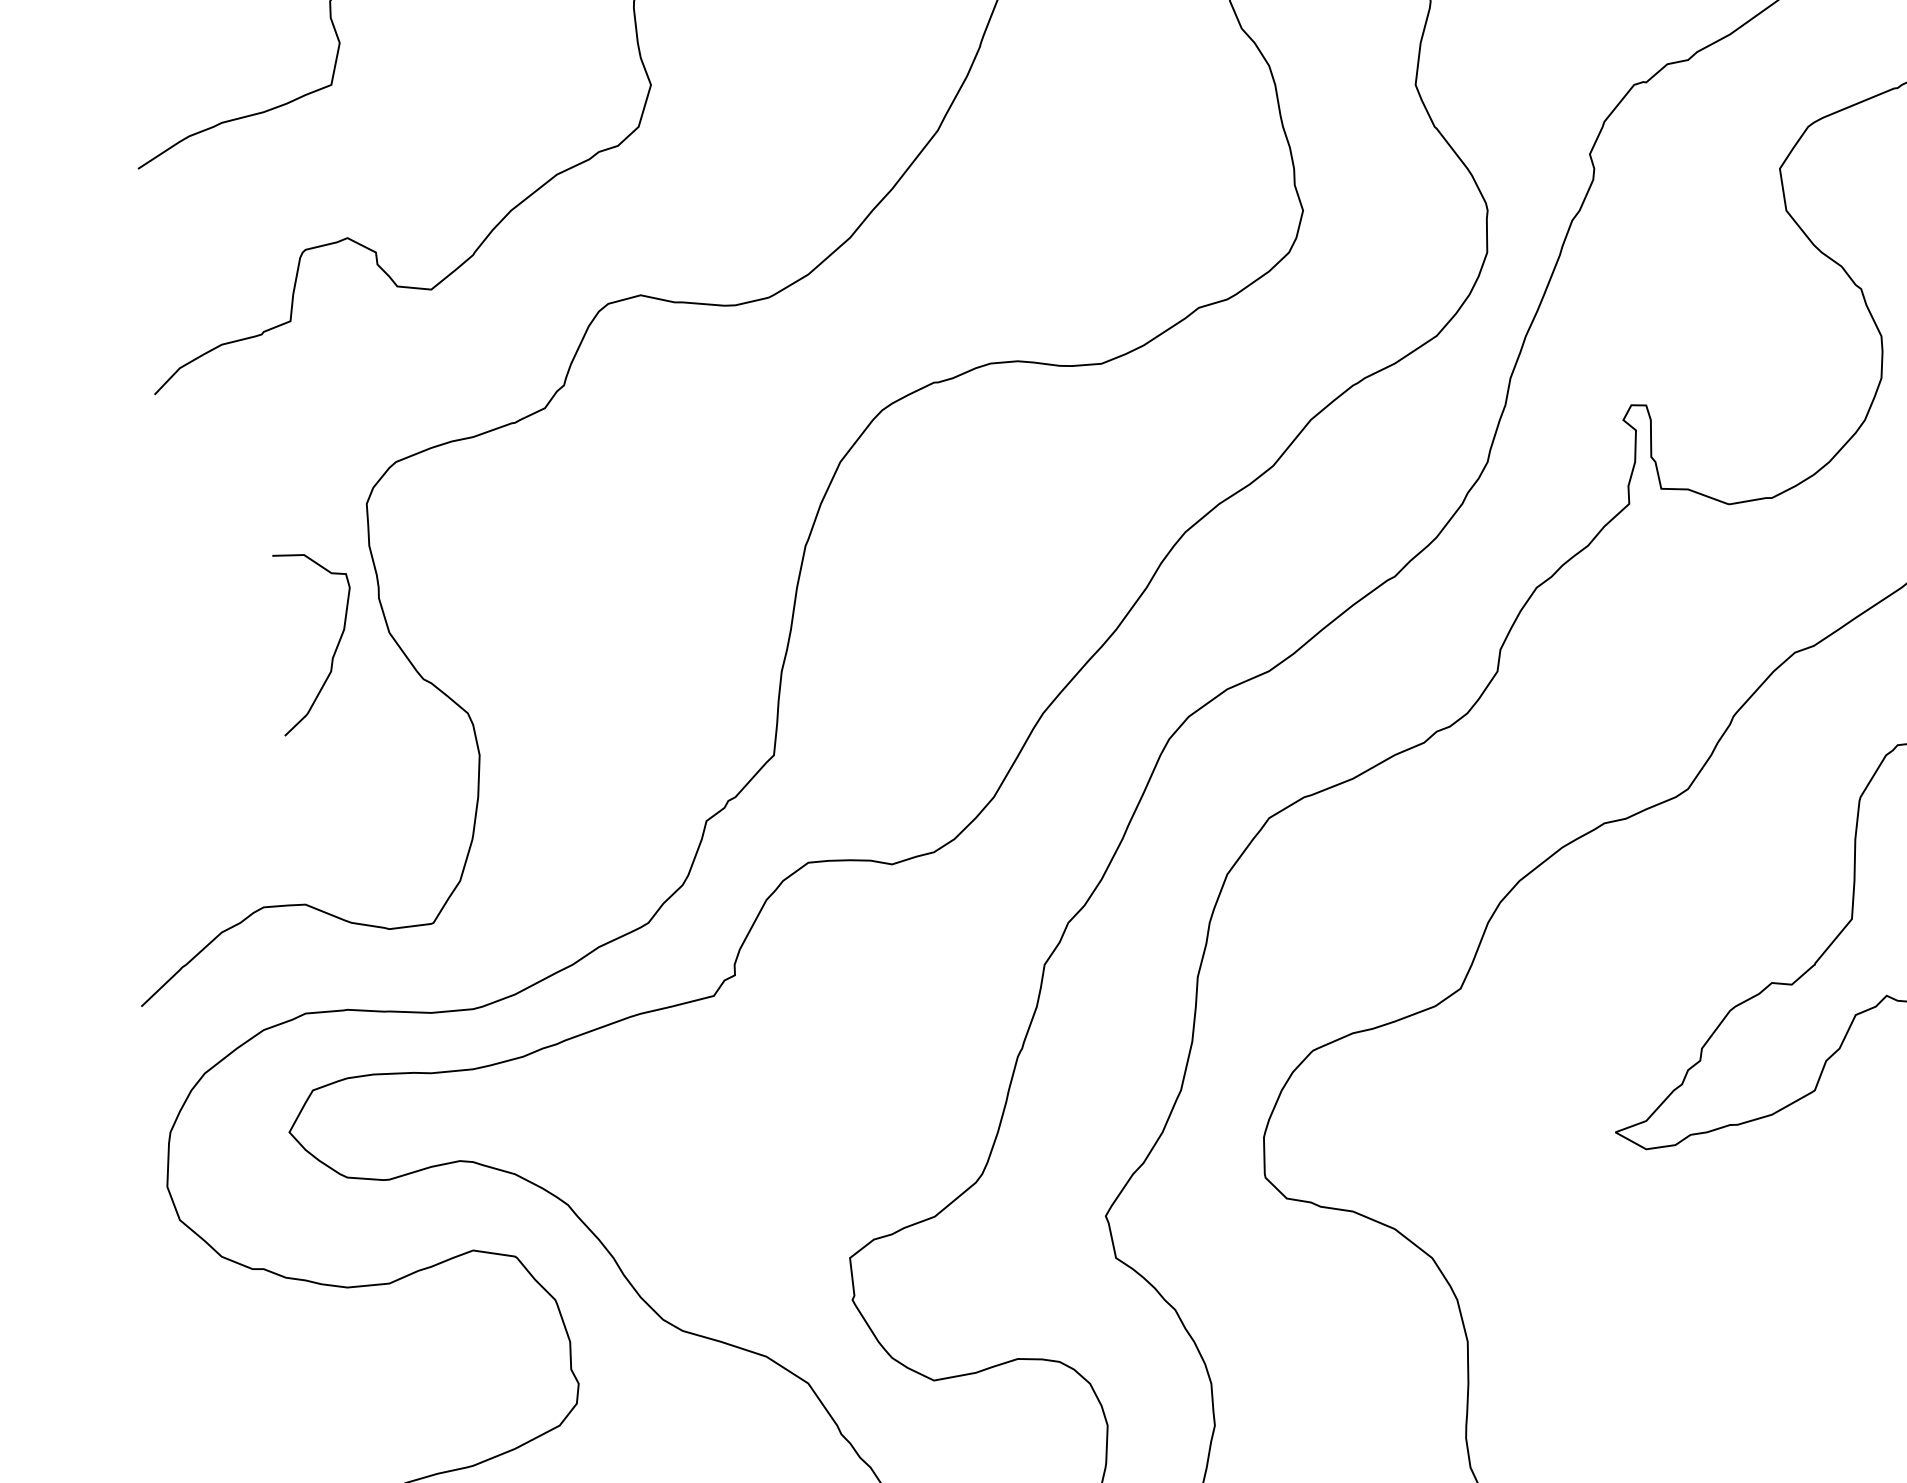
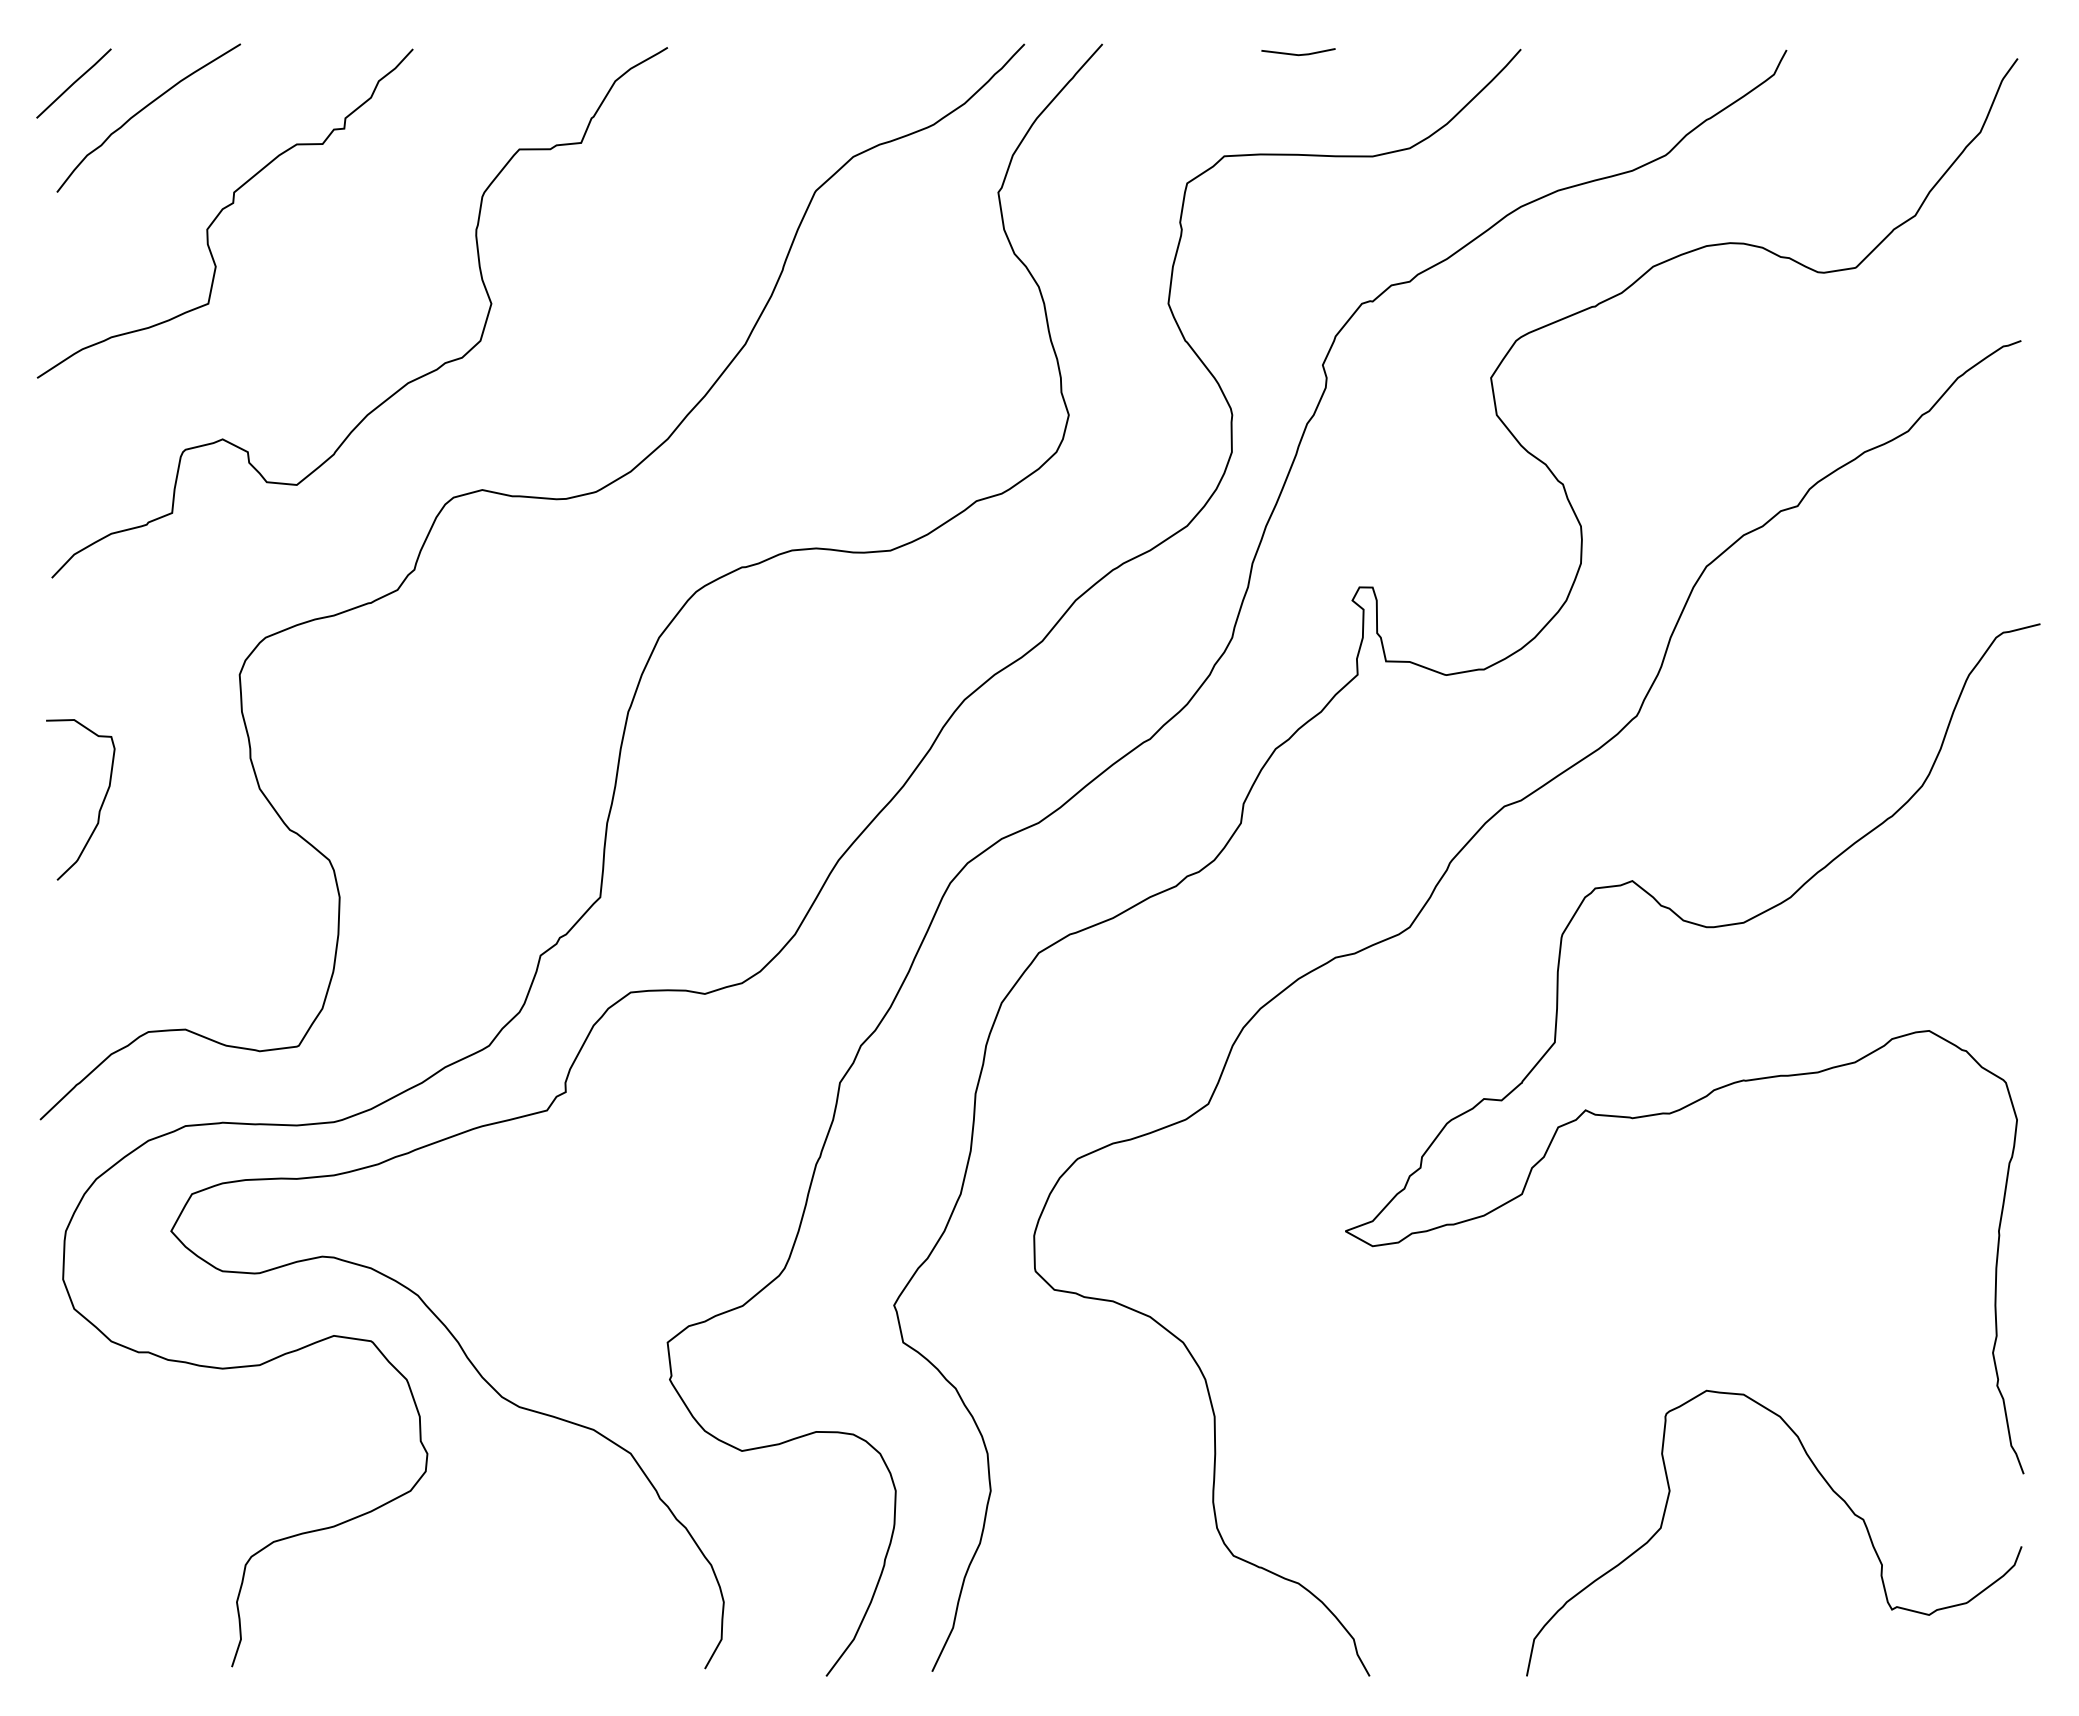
curve: (332, 654) -> (99, 808), moved

